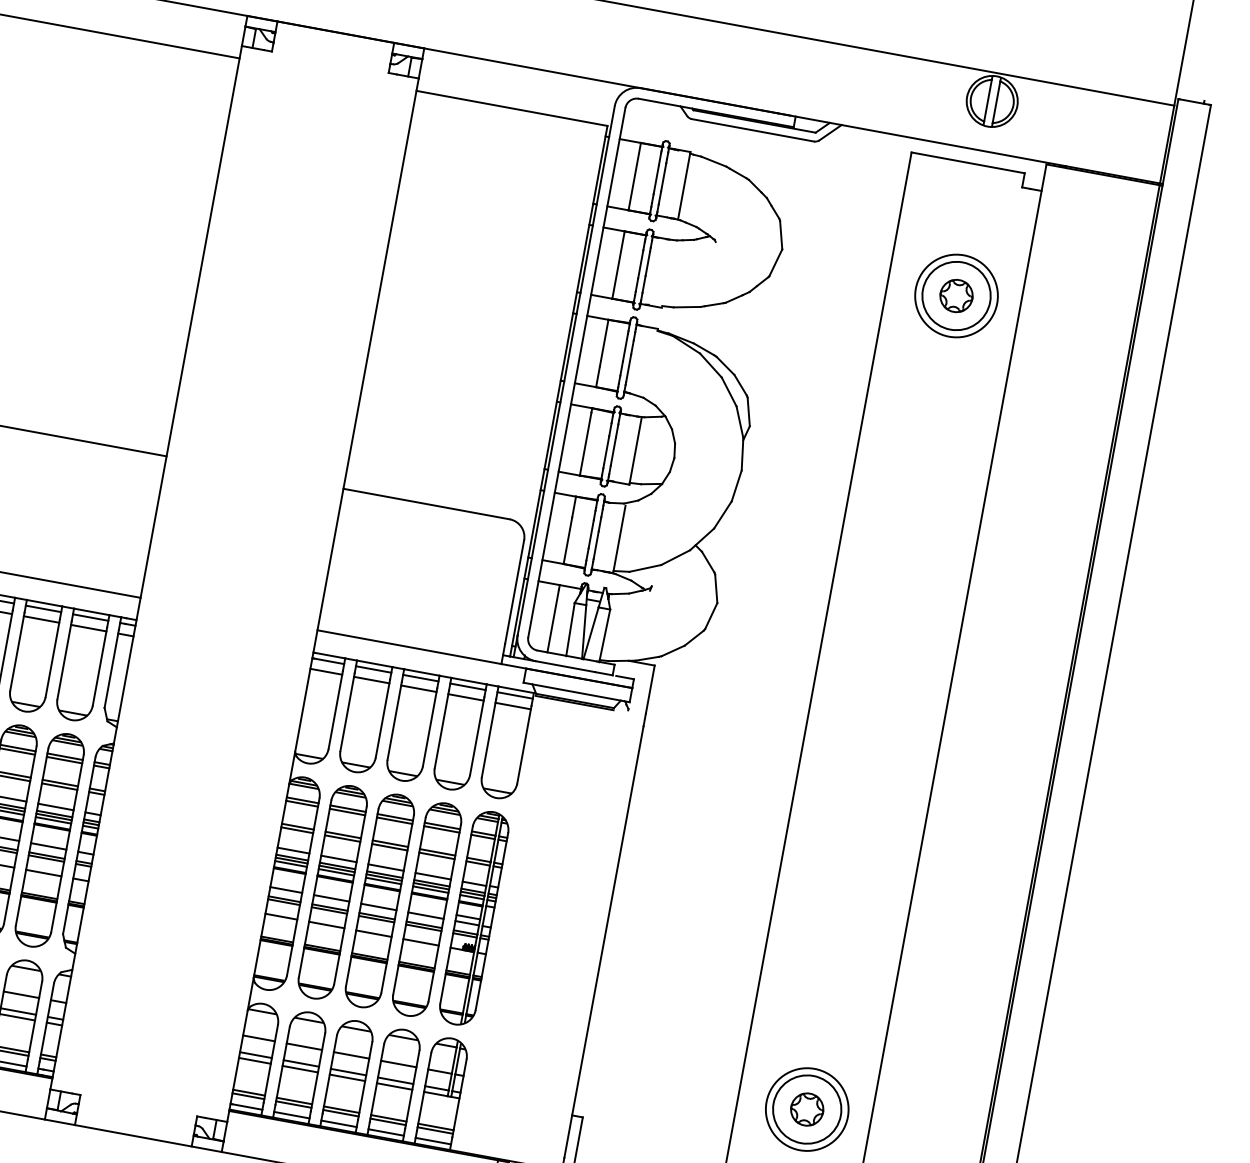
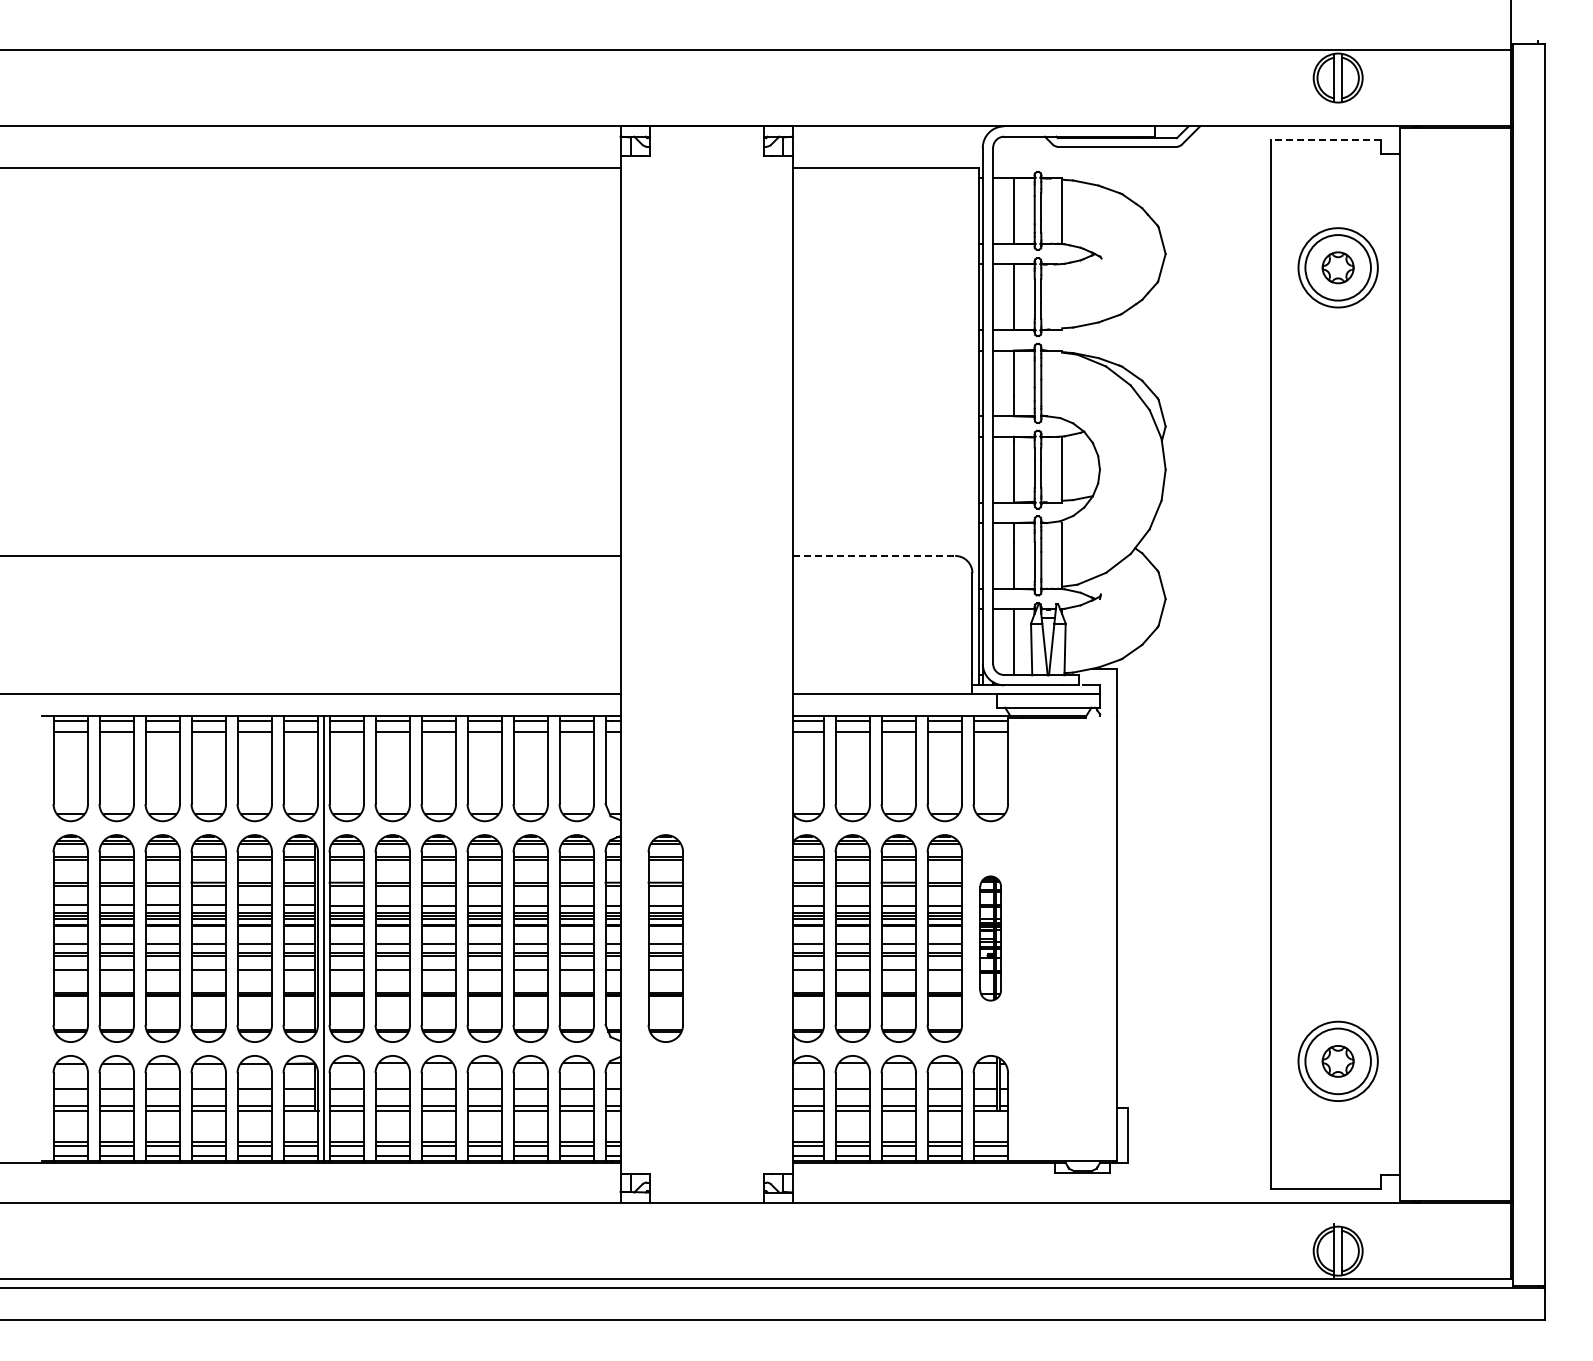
line: (967, 163) -> (1325, 140), solid -> dashed
line: (427, 503) -> (874, 555), solid -> dashed
part: (140, 857) -> (665, 938), added
part: (473, 918) -> (990, 938), size x0.6

